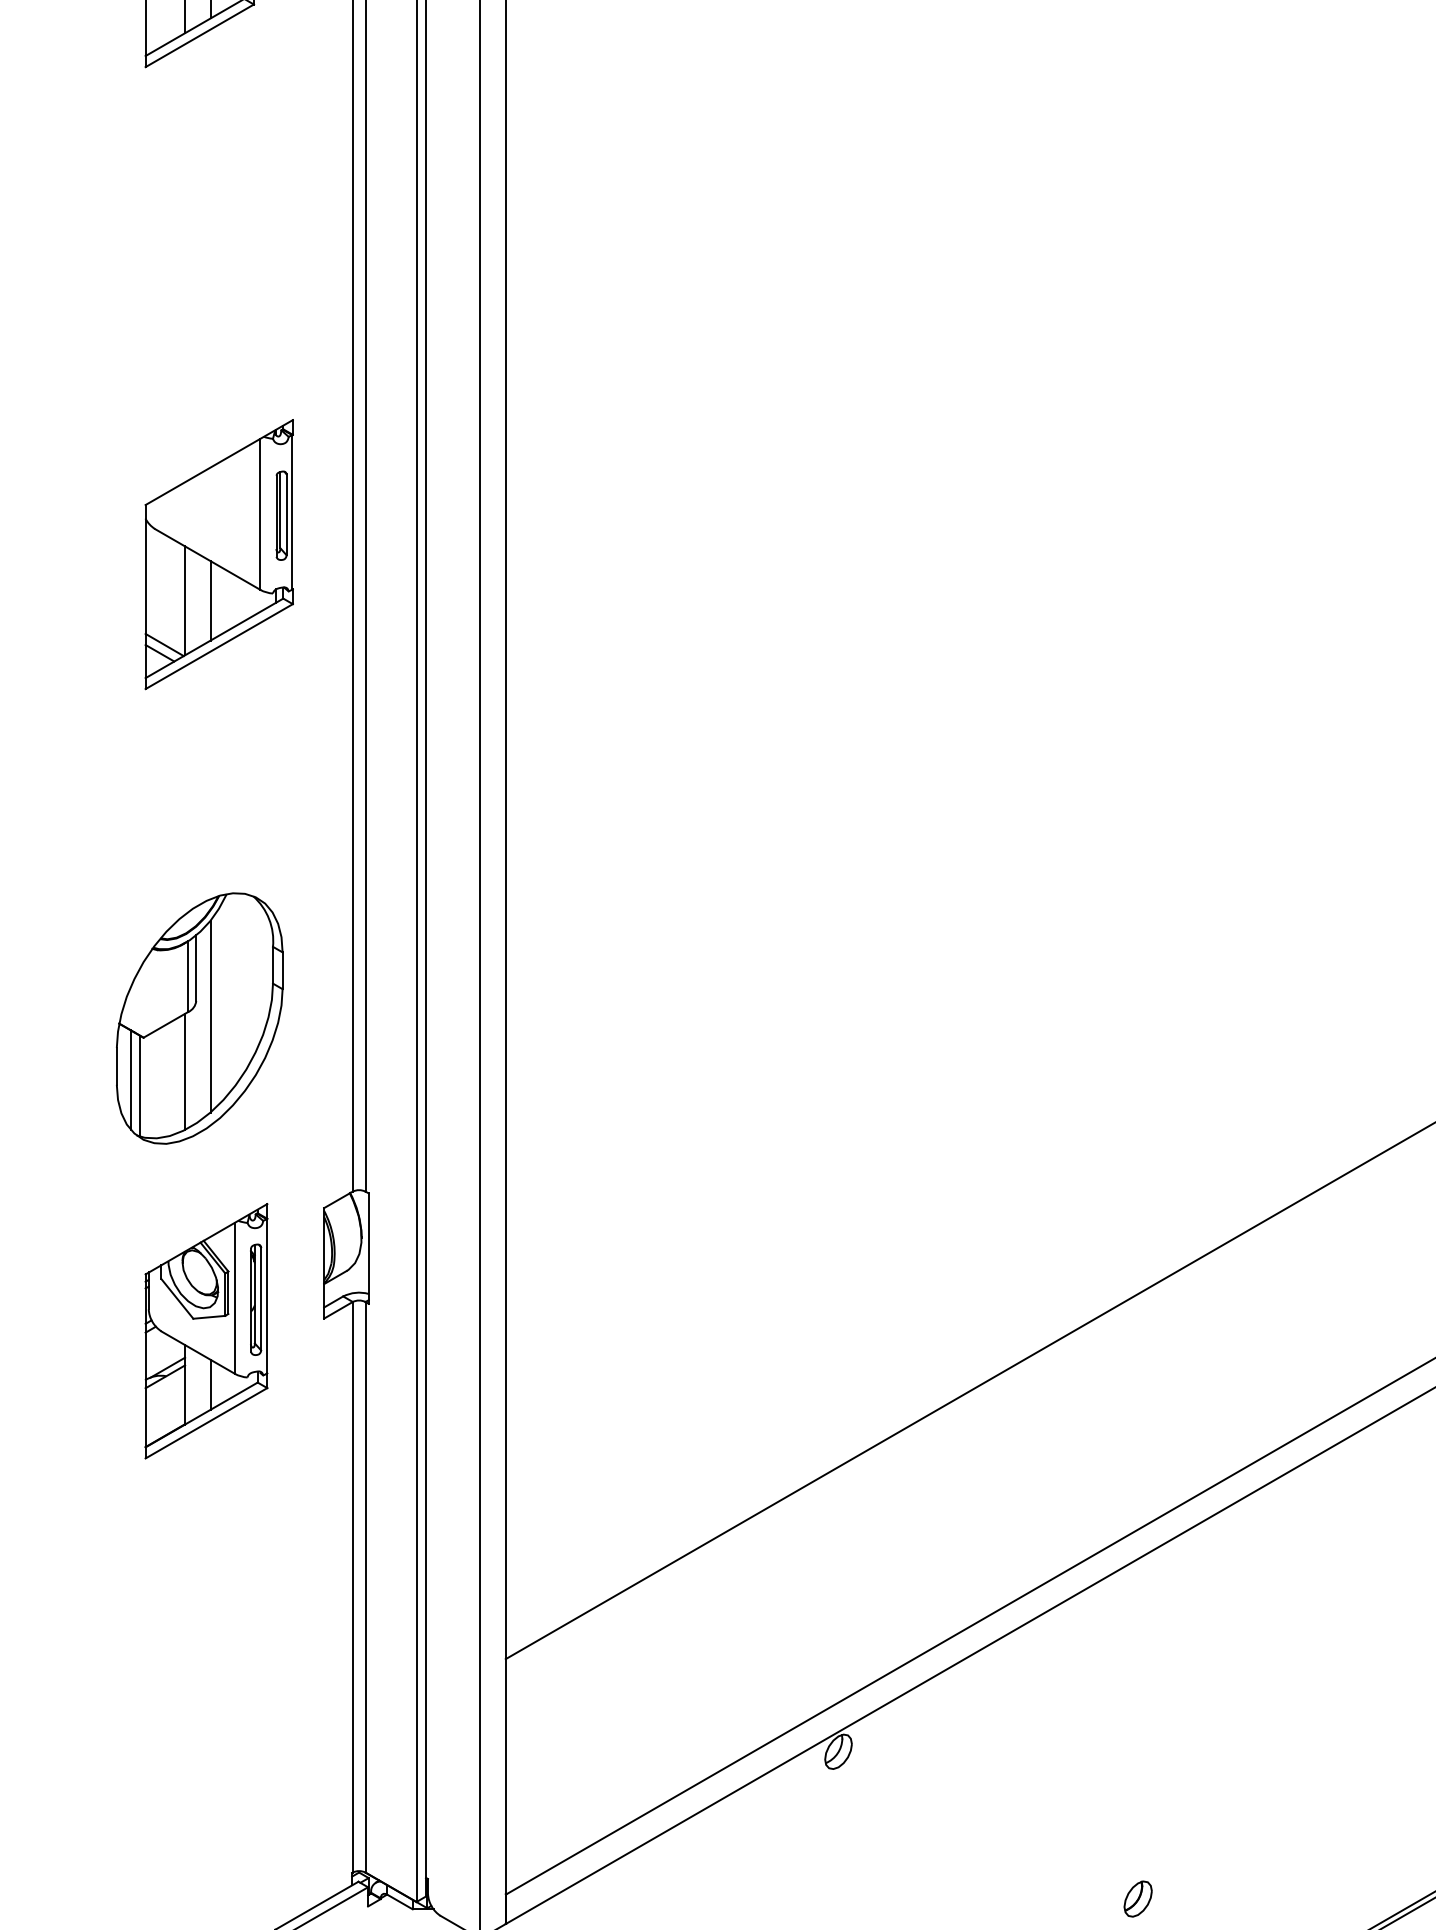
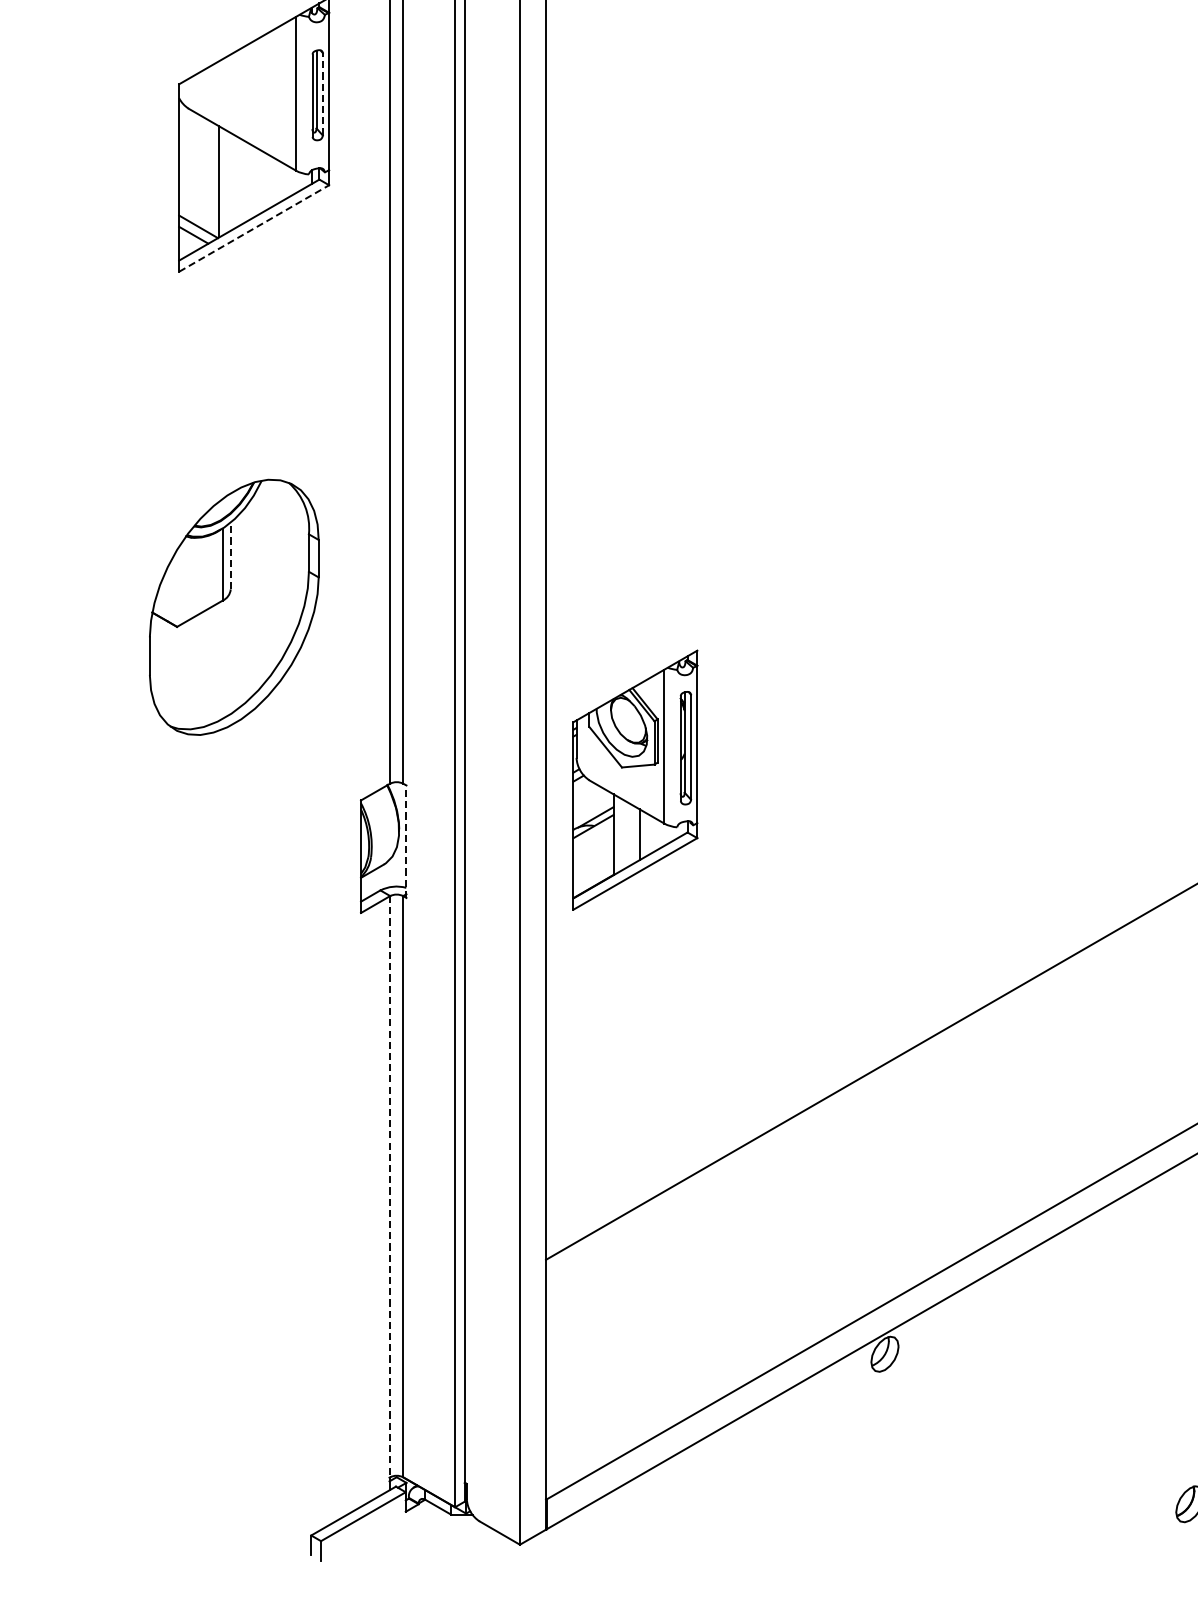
line: (286, 514) -> (322, 93), solid -> dashed
line: (210, 600) -> (245, 181), removed
line: (219, 646) -> (254, 228), solid -> dashed
line: (196, 968) -> (231, 556), solid -> dashed
line: (210, 1016) -> (245, 605), removed
line: (185, 1071) -> (219, 661), removed
line: (130, 1079) -> (163, 669), removed
line: (140, 1085) -> (173, 675), removed
line: (368, 1248) -> (406, 841), solid -> dashed
part: (206, 1331) -> (635, 780), moved
line: (352, 1587) -> (389, 1186), solid -> dashed

